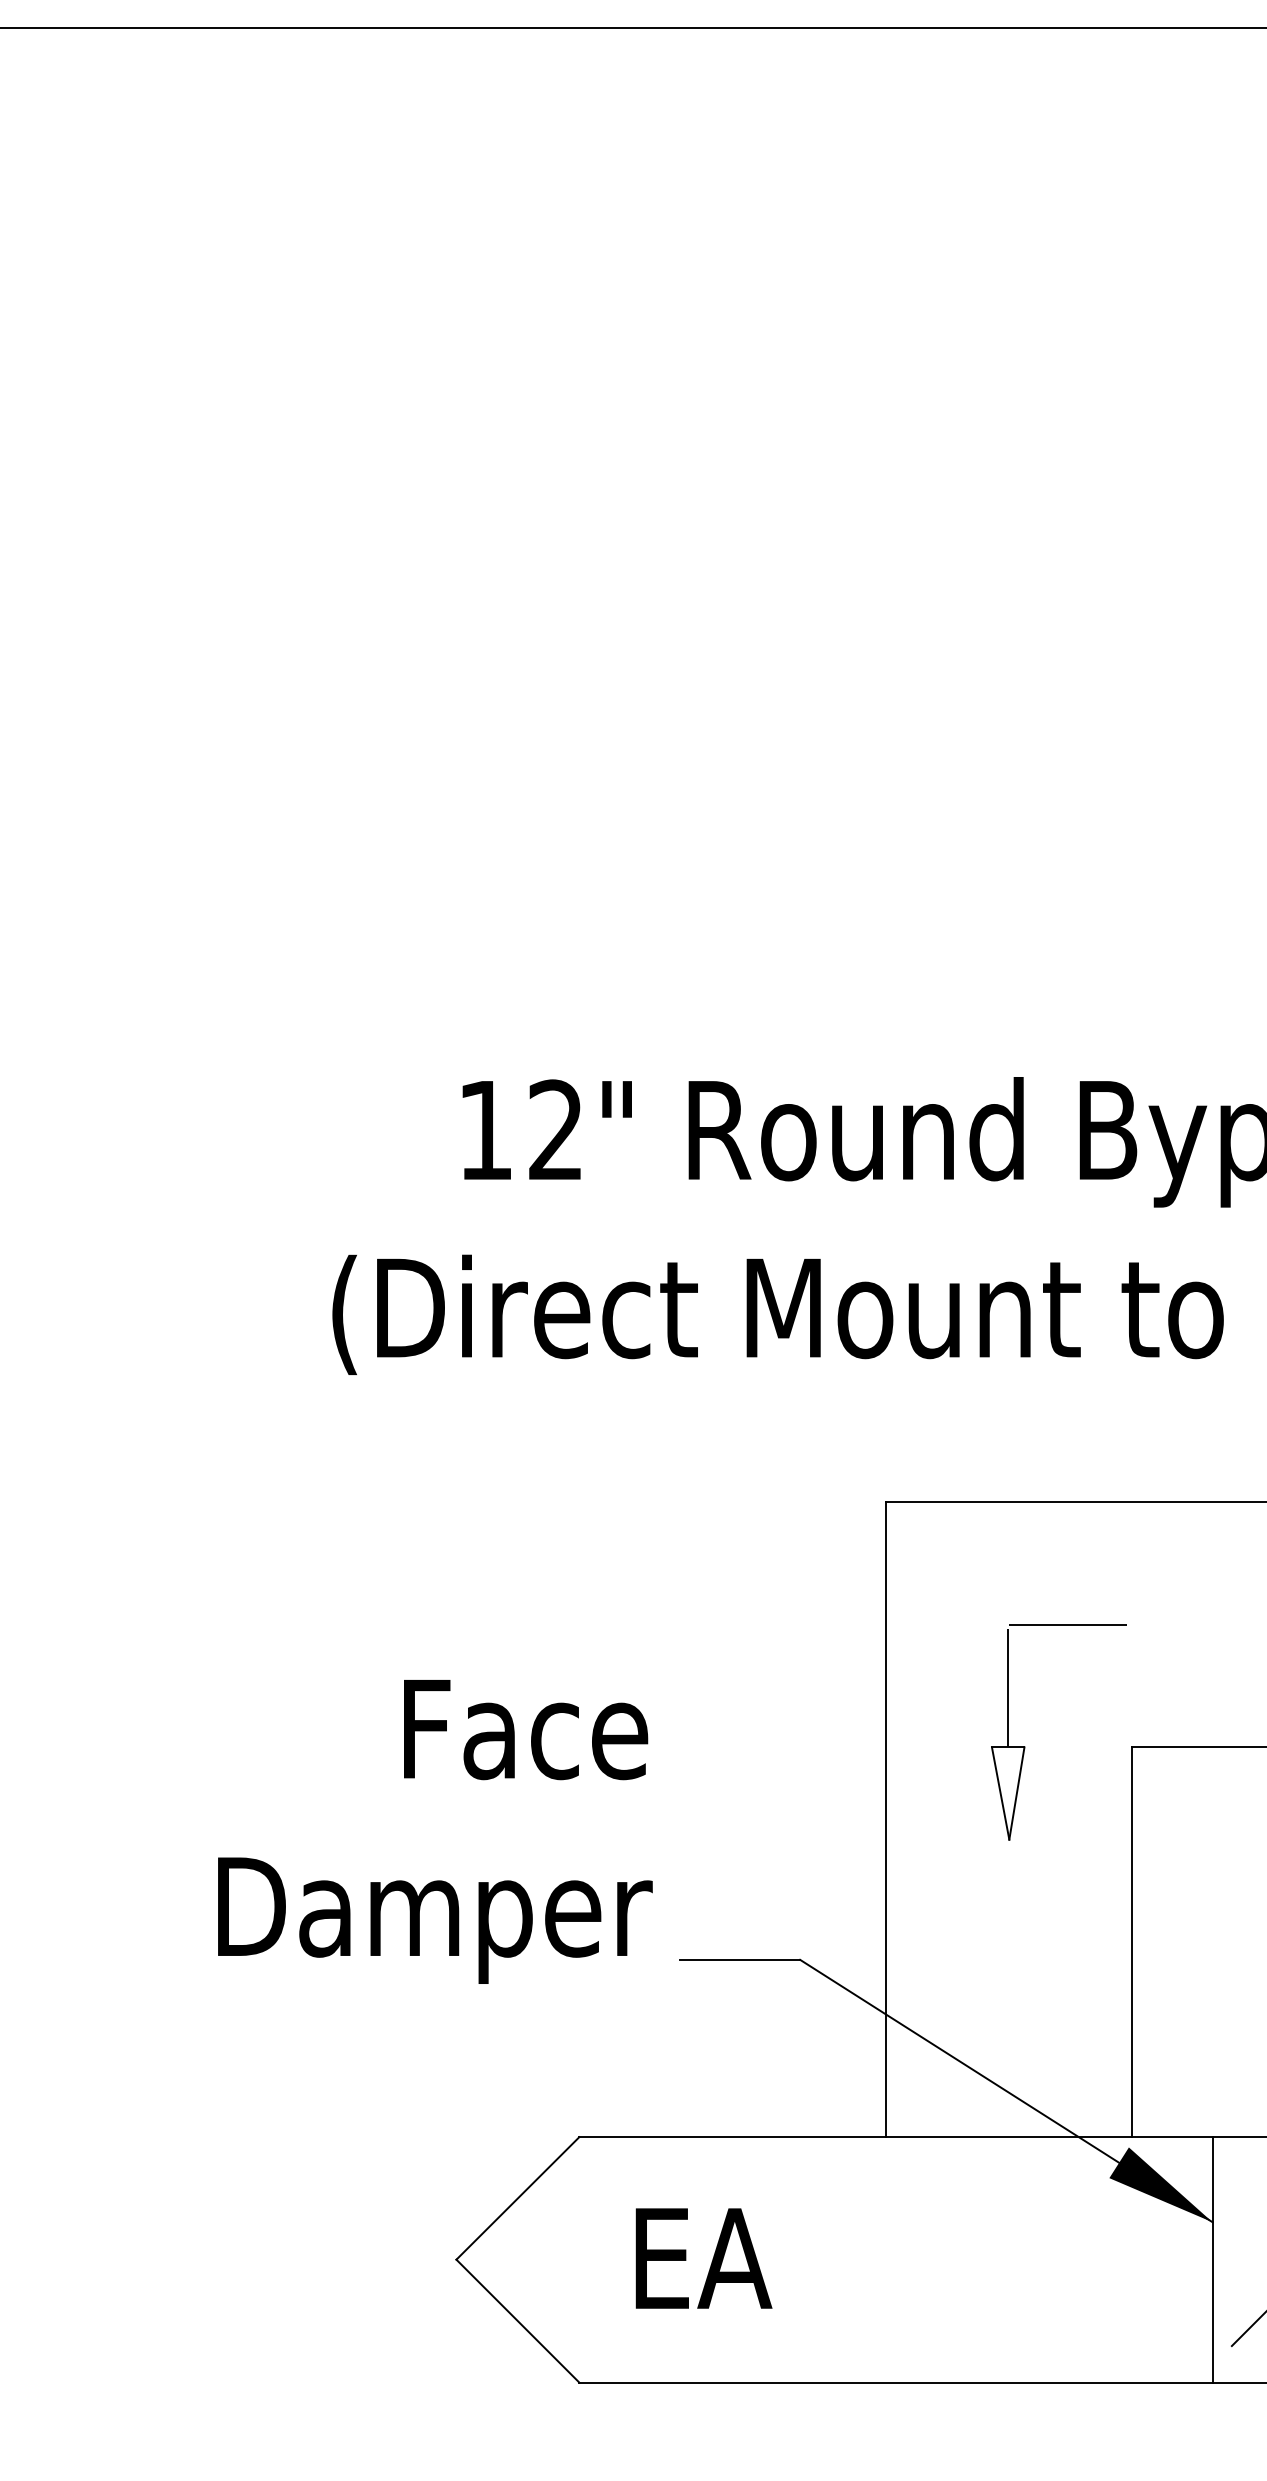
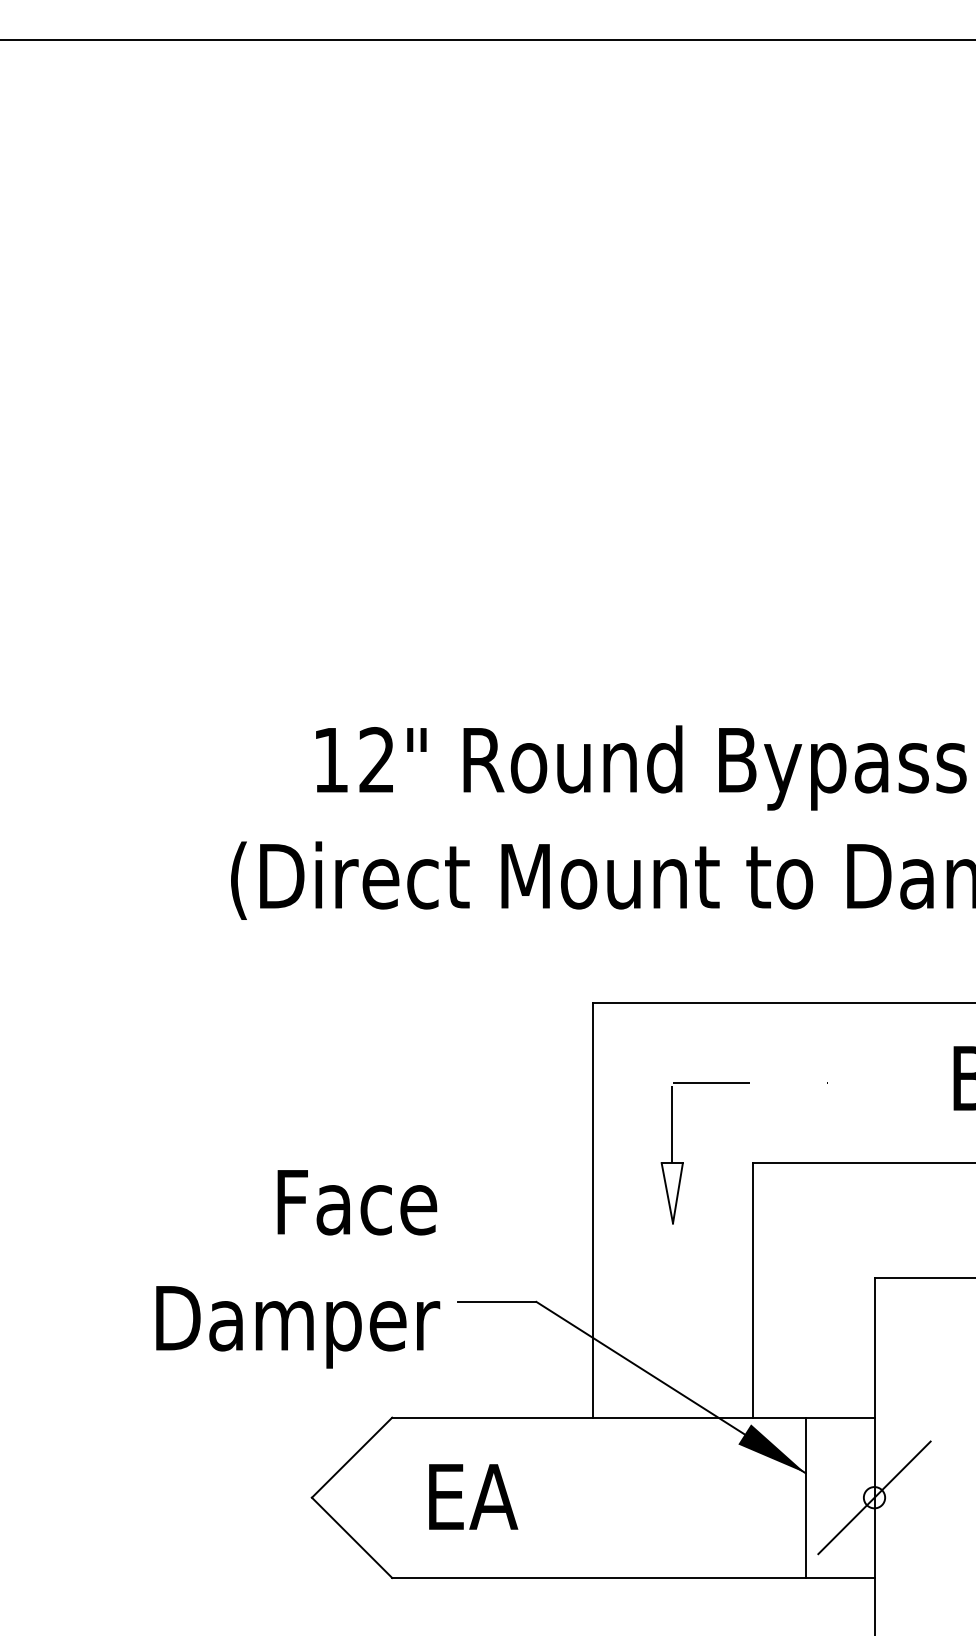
text: (435, 1832) -> (298, 1269), moved

